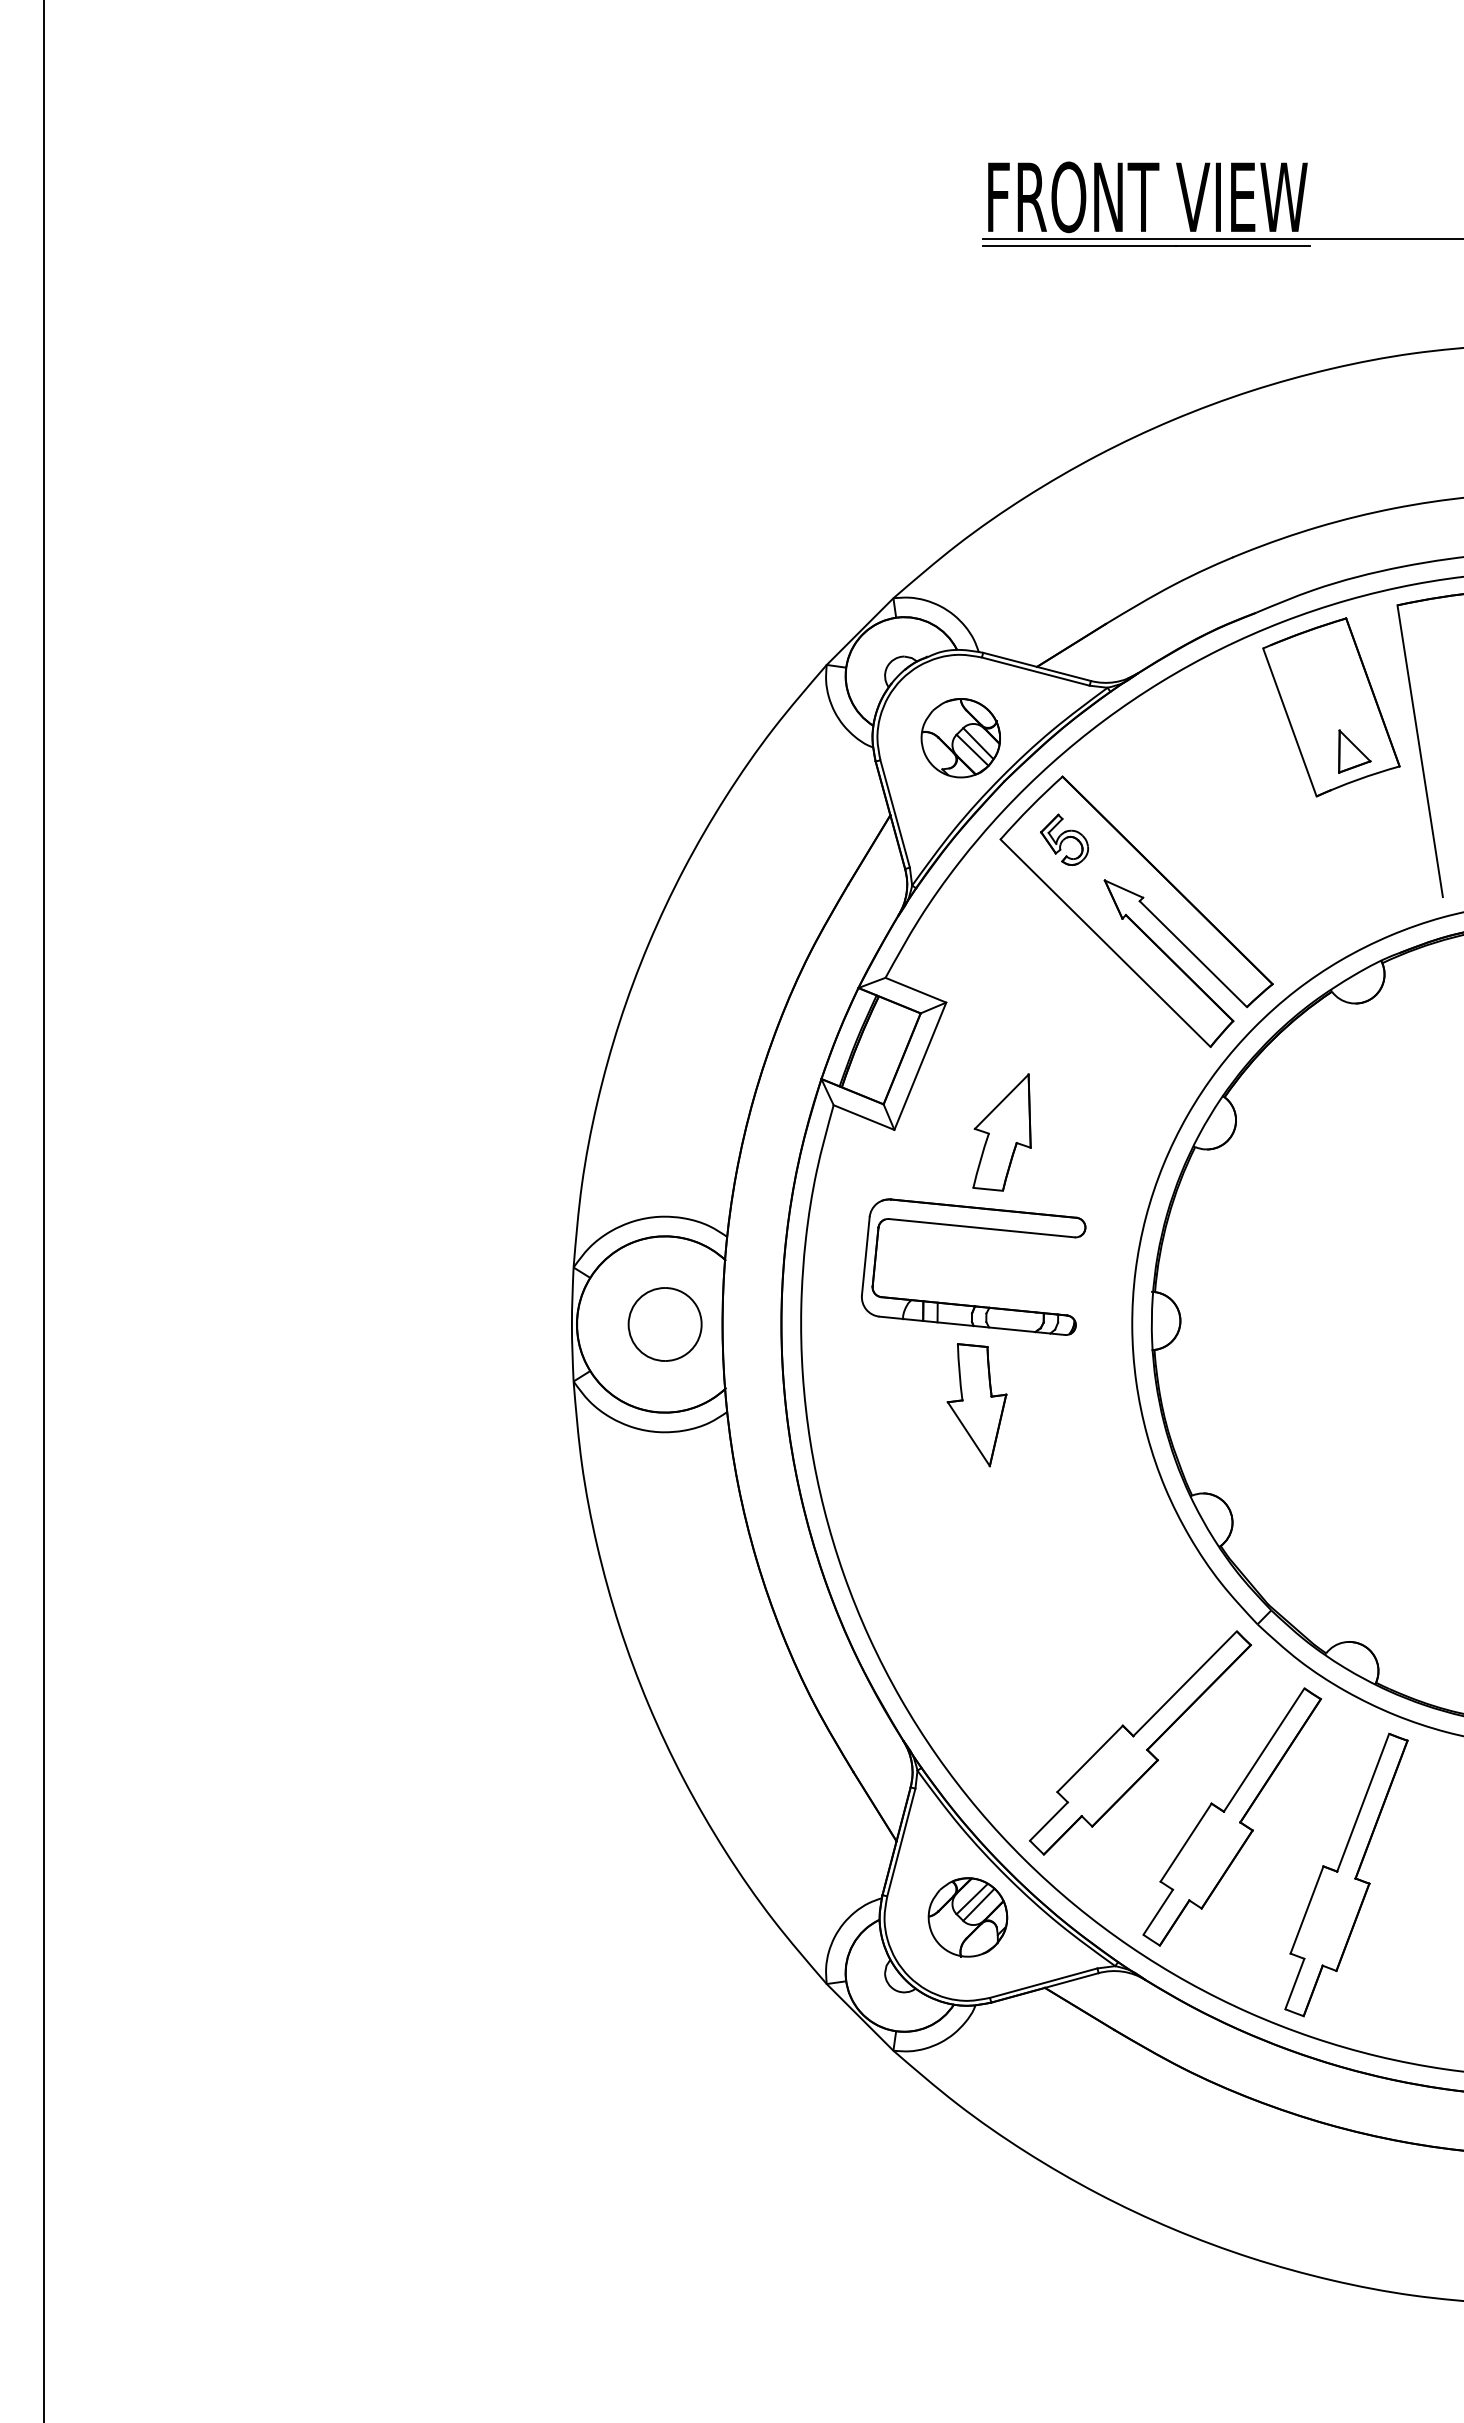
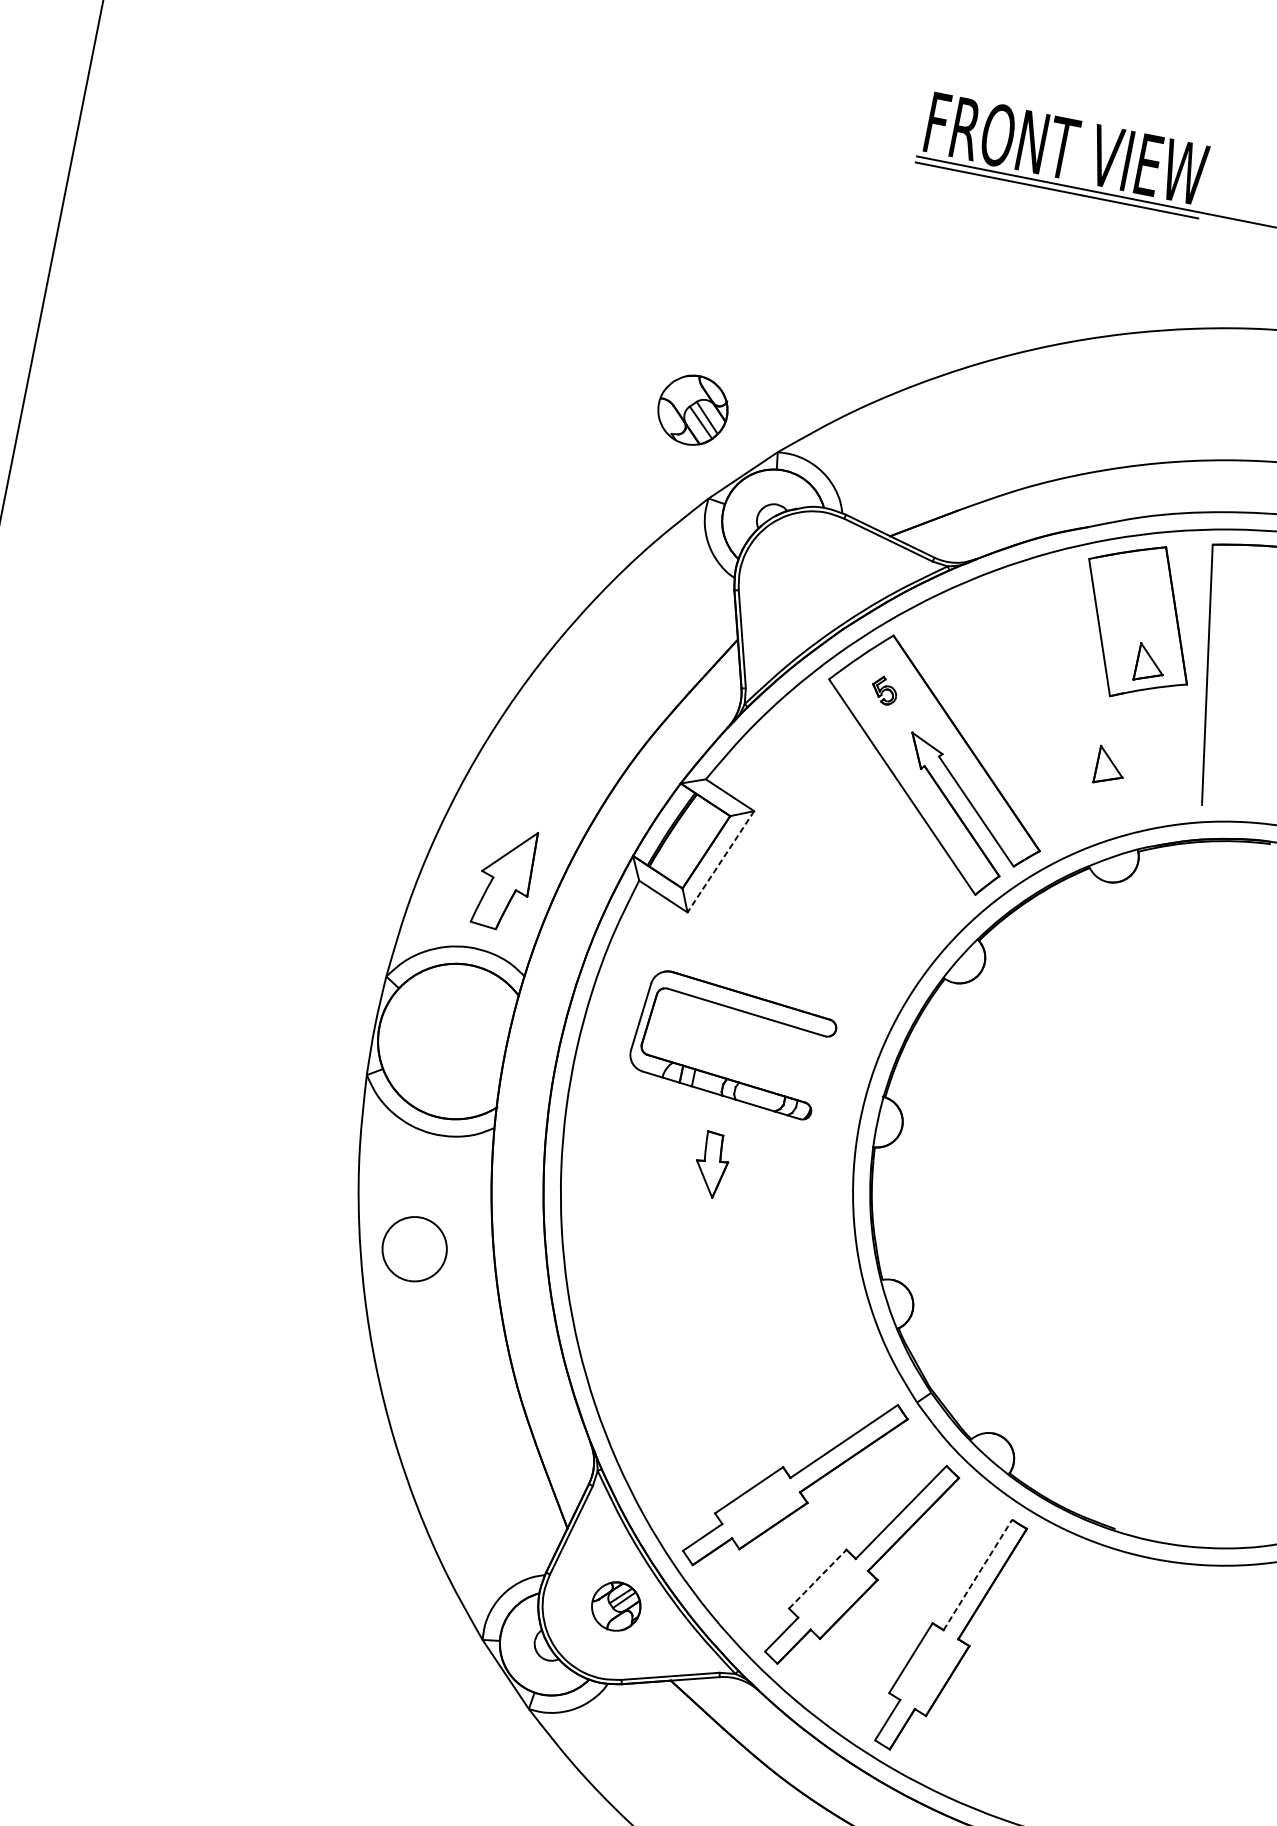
part: (960, 738) -> (692, 410), moved
part: (1064, 839) -> (884, 690), size x0.6
part: (1332, 874) -> (1110, 766), added
line: (920, 1066) -> (720, 862), solid -> dashed
part: (1001, 1132) -> (504, 878), moved
part: (664, 1324) -> (414, 1249), moved
part: (976, 1405) -> (711, 1164), size x0.6
line: (1363, 1802) -> (978, 1574), solid -> dashed
line: (1186, 1842) -> (818, 1579), solid -> dashed
part: (967, 1917) -> (615, 1606), size x0.7

